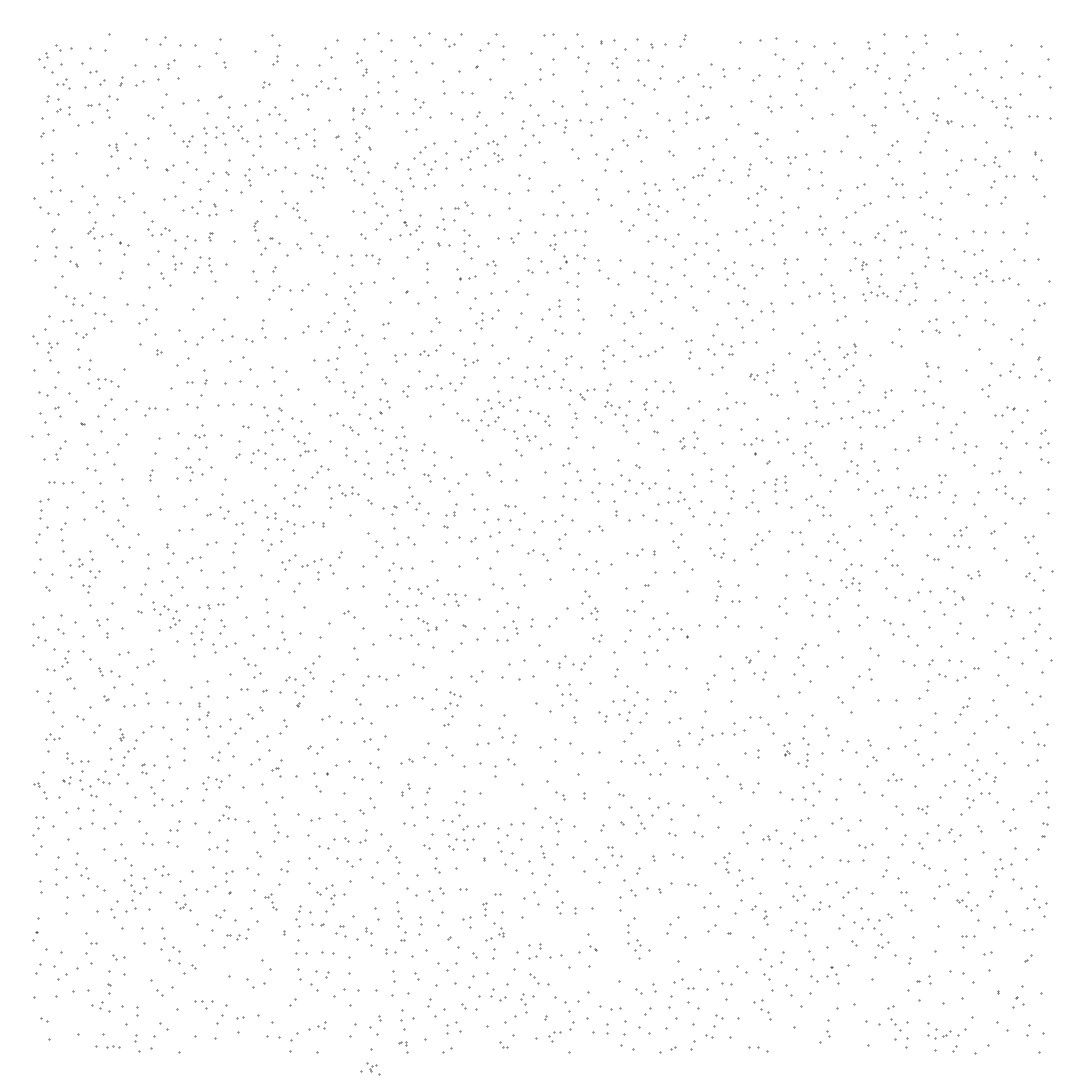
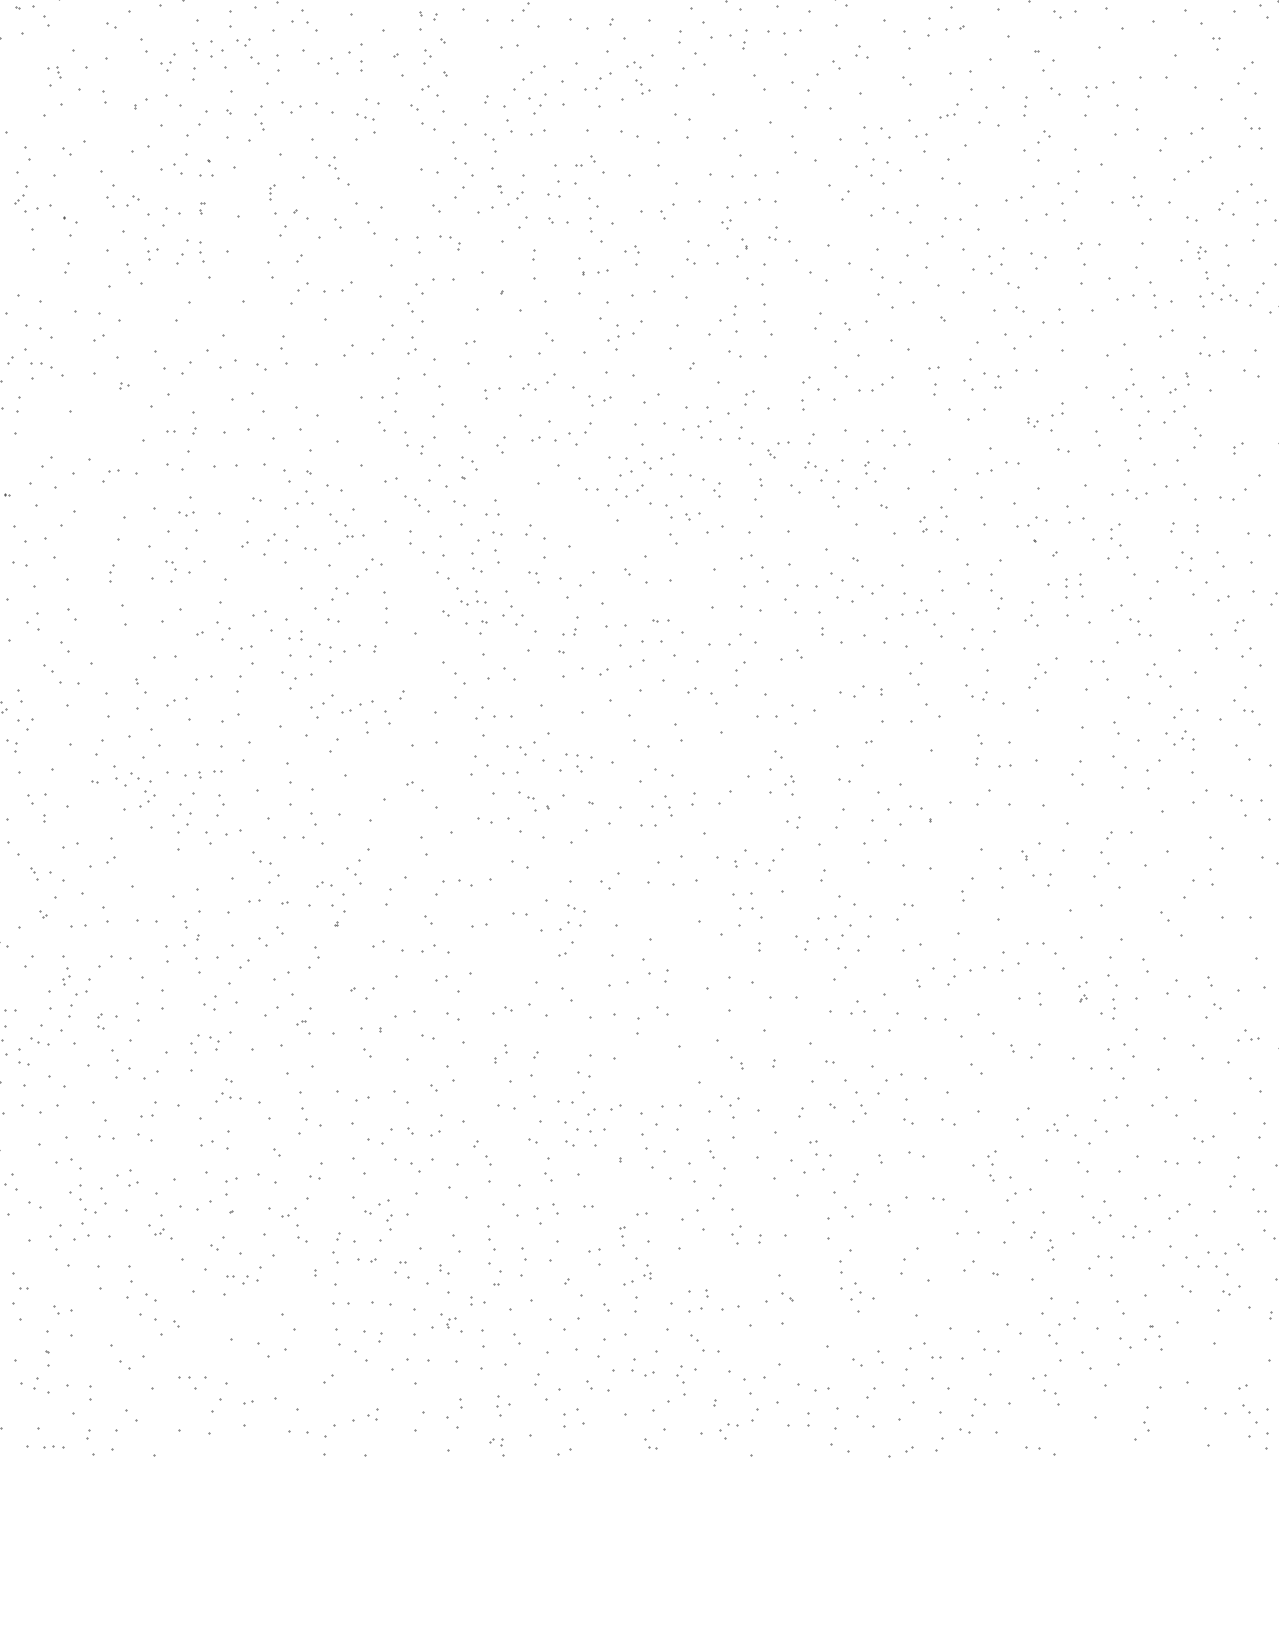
part: (587, 253) -> (778, 234), size x0.62
part: (108, 383) -> (46, 370), moved
part: (870, 411) -> (1211, 353), moved
part: (348, 490) -> (471, 596), moved
part: (752, 501) -> (1030, 613), size x0.71
part: (121, 734) -> (66, 969), size x1.67
part: (271, 901) -> (295, 1224), size x1.43
part: (407, 1020) -> (503, 1406), size x0.62
part: (370, 1068) -> (447, 1322), moved

